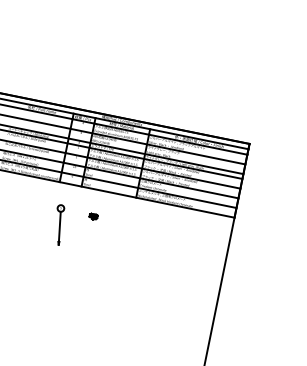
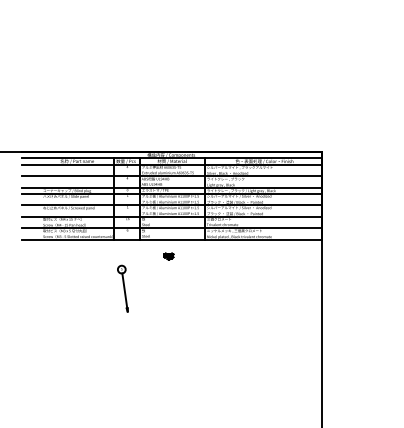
part: (93, 216) -> (168, 256), moved

